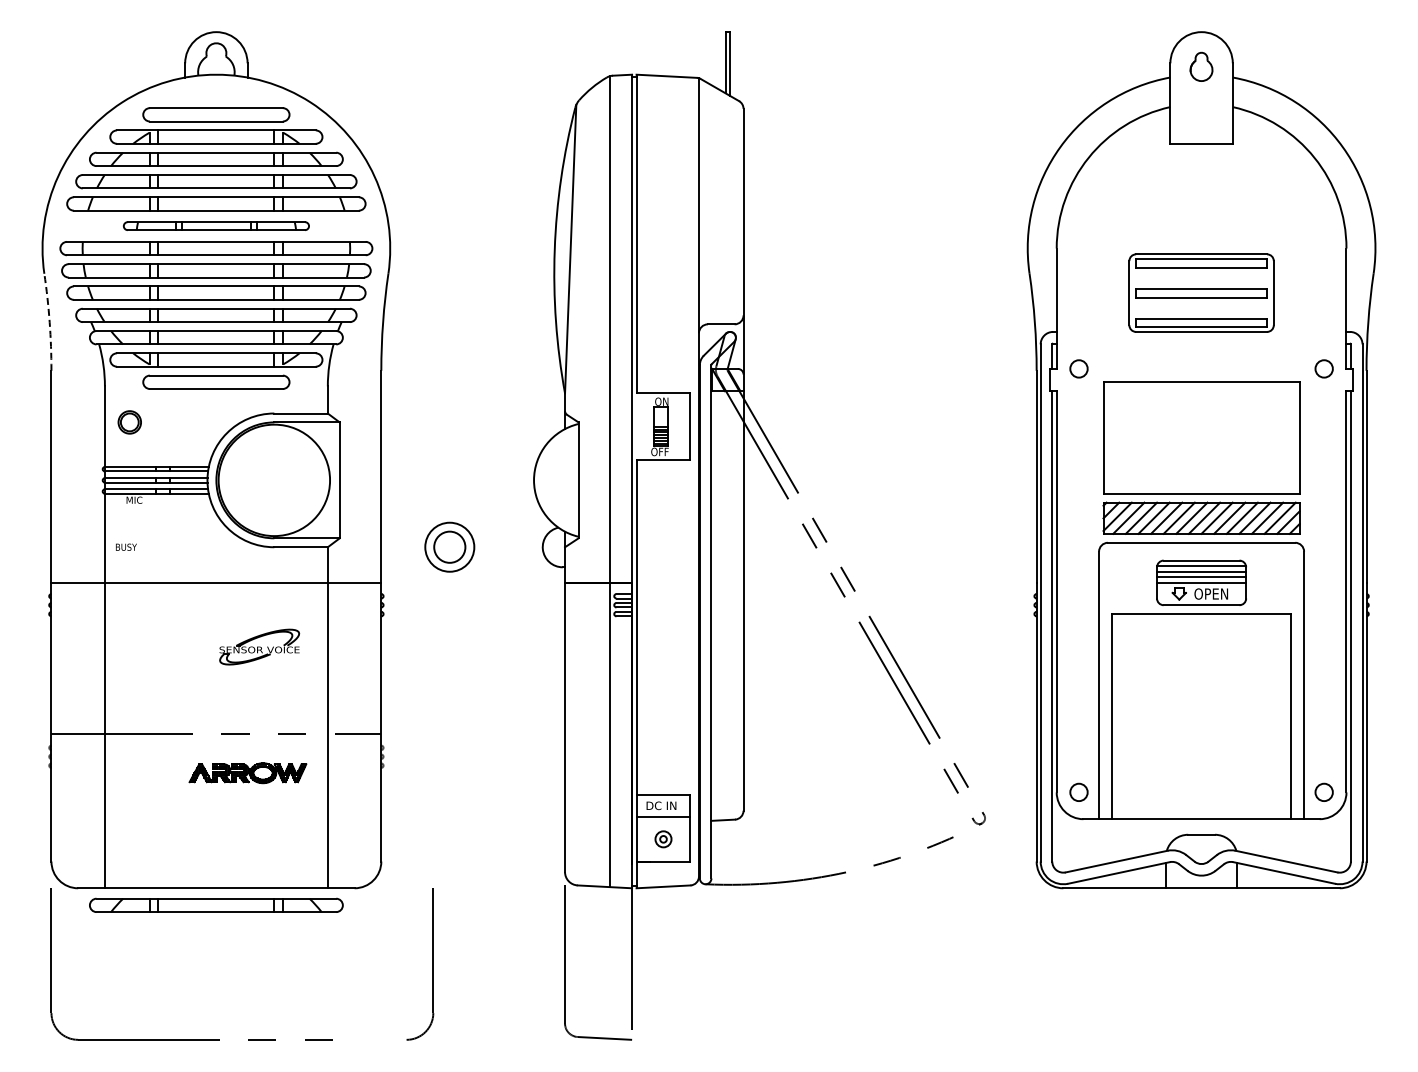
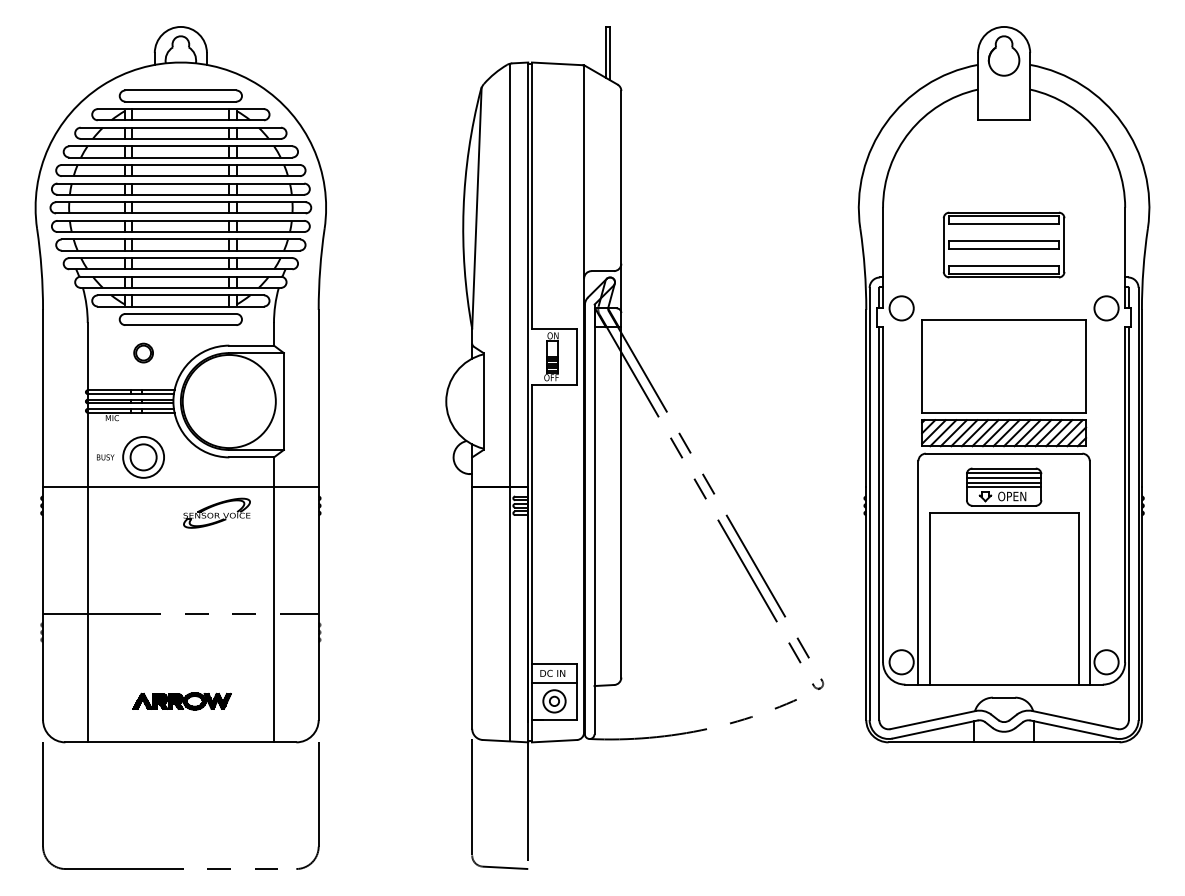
part: (1201, 66) -> (1004, 55), size x1.67
part: (216, 225) -> (180, 188), size x1.67
arc: (49, 322) -> (41, 269), dashed -> solid
circle: (1078, 368) -> (901, 308), size x1.67
circle: (1323, 368) -> (1105, 308), size x1.67
part: (129, 422) -> (143, 353), moved
part: (449, 546) -> (143, 456), moved
part: (259, 646) -> (216, 512), moved
part: (247, 773) -> (181, 701), moved
circle: (1078, 791) -> (901, 661), size x1.67
circle: (1323, 791) -> (1105, 661), size x1.67
part: (663, 839) -> (554, 701), size x1.67
part: (216, 904) -> (180, 755), removed
part: (432, 964) -> (318, 806), moved

